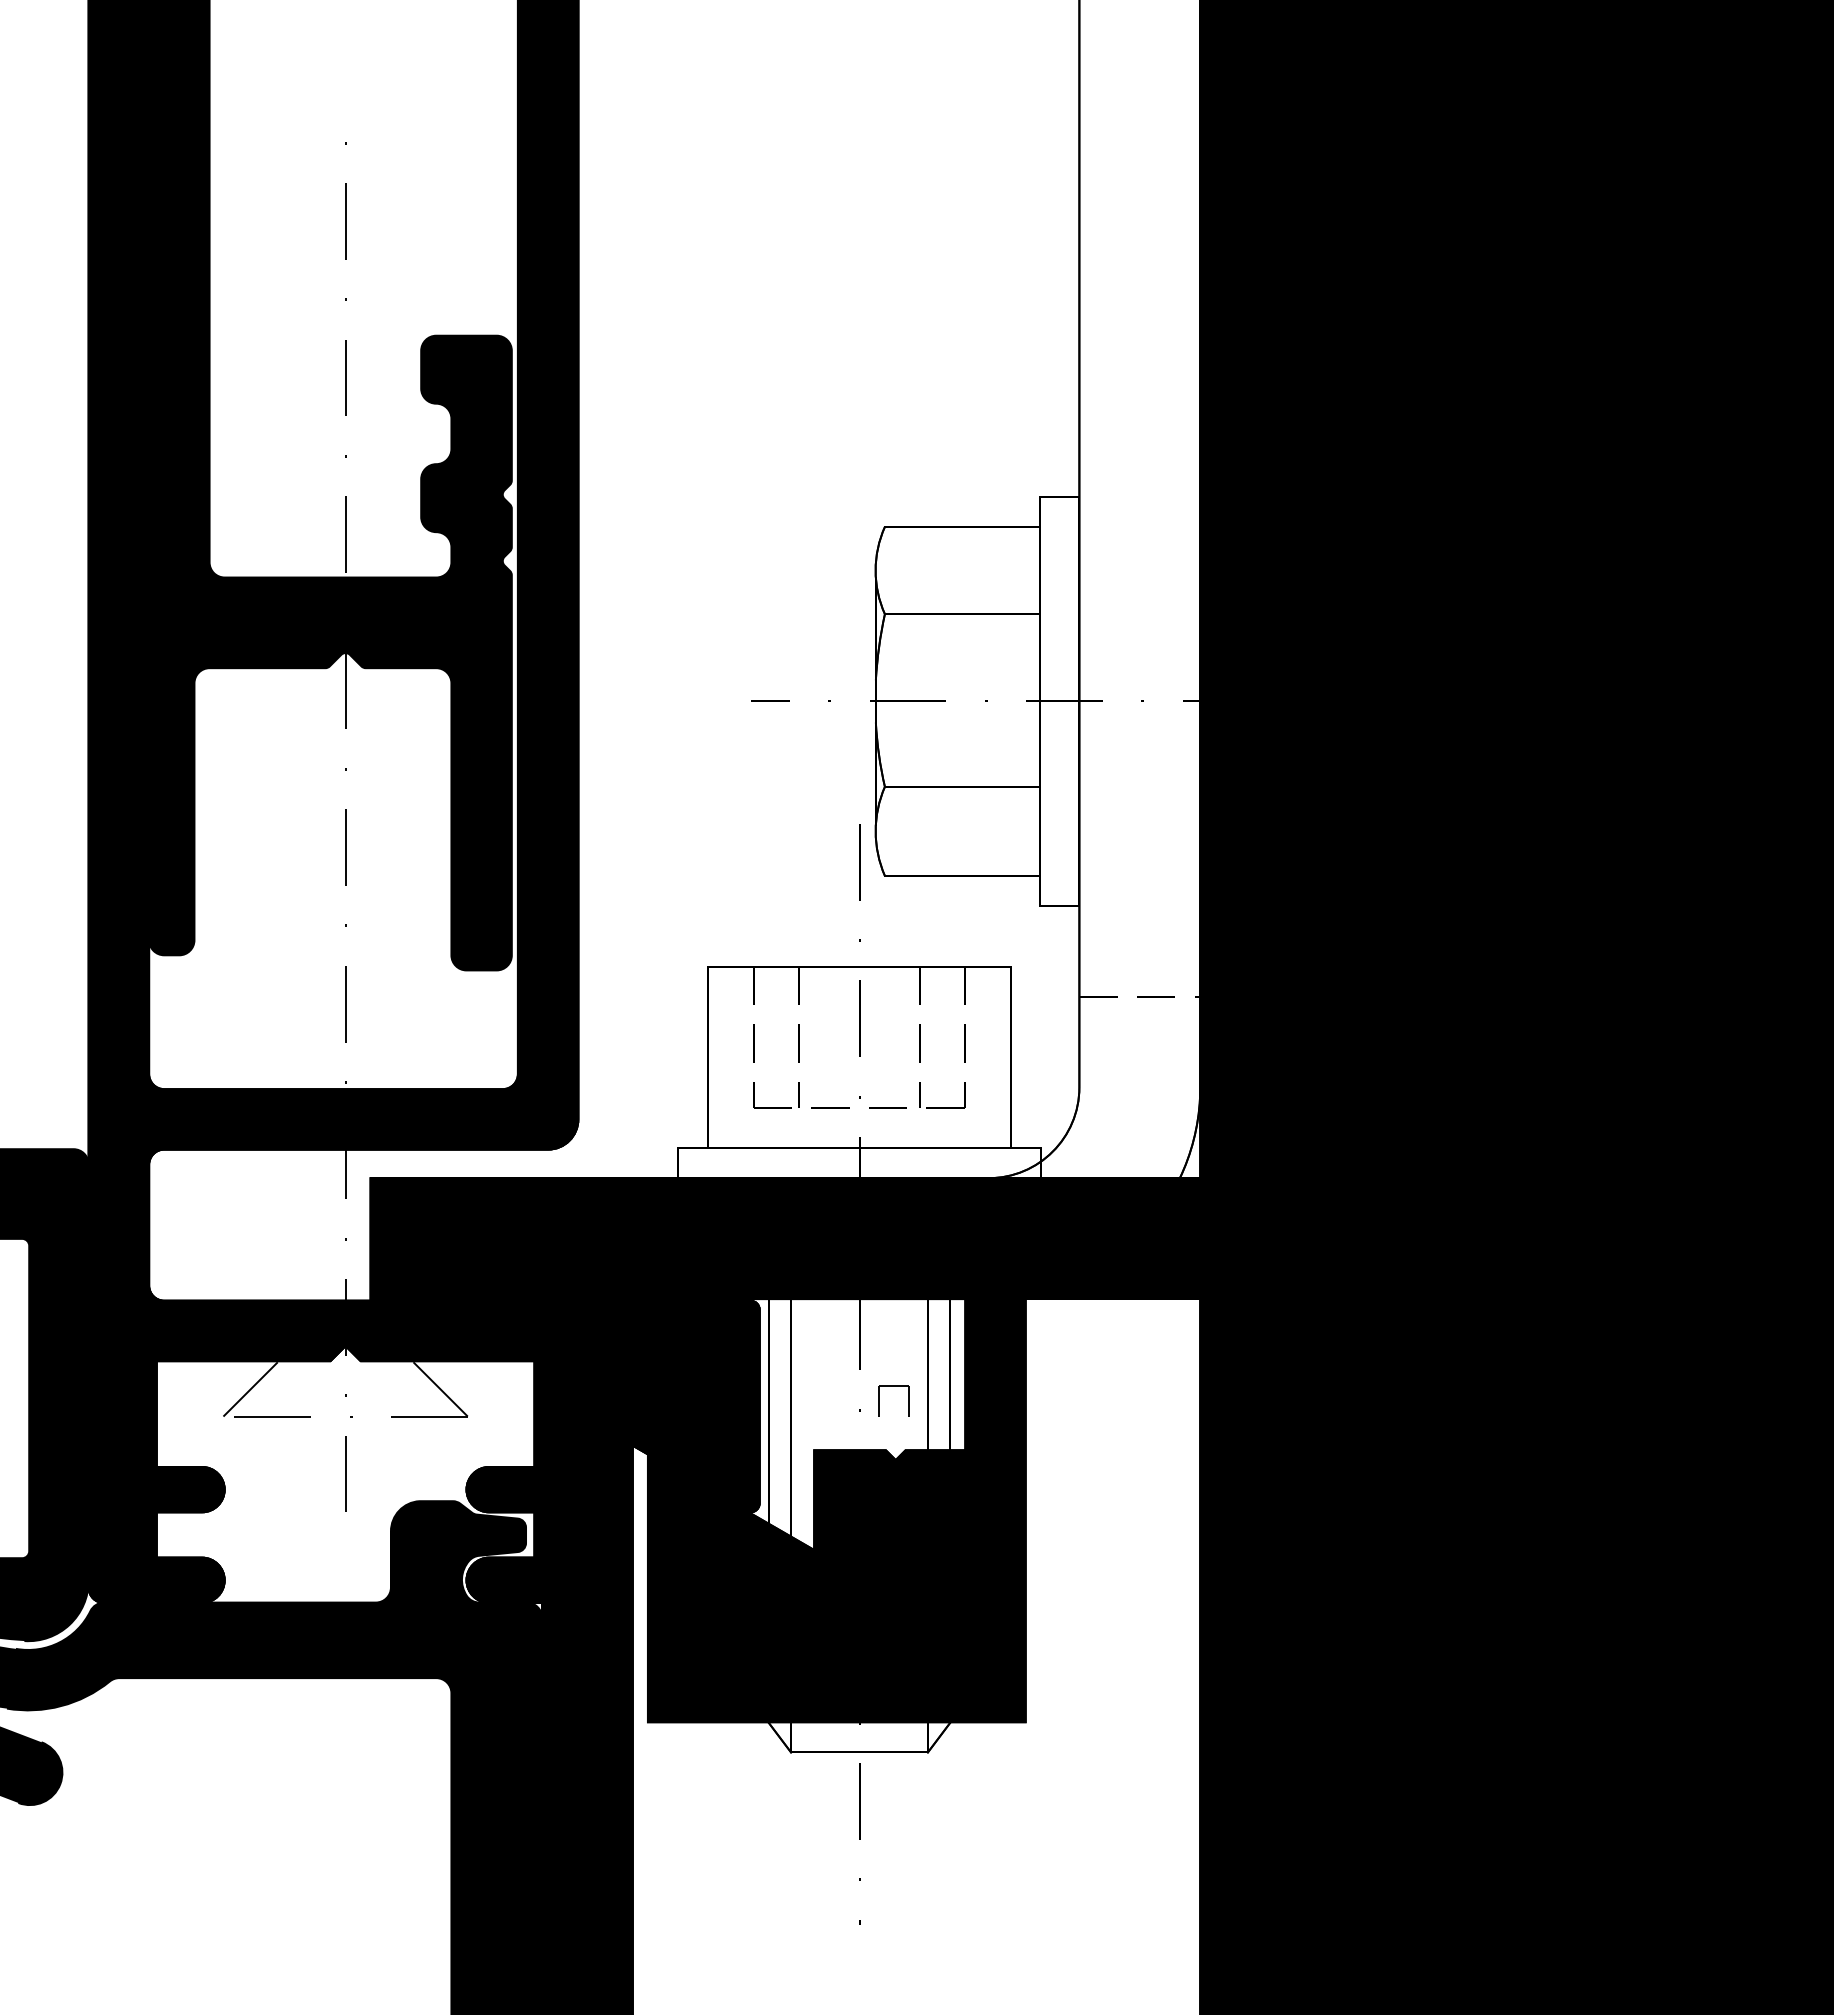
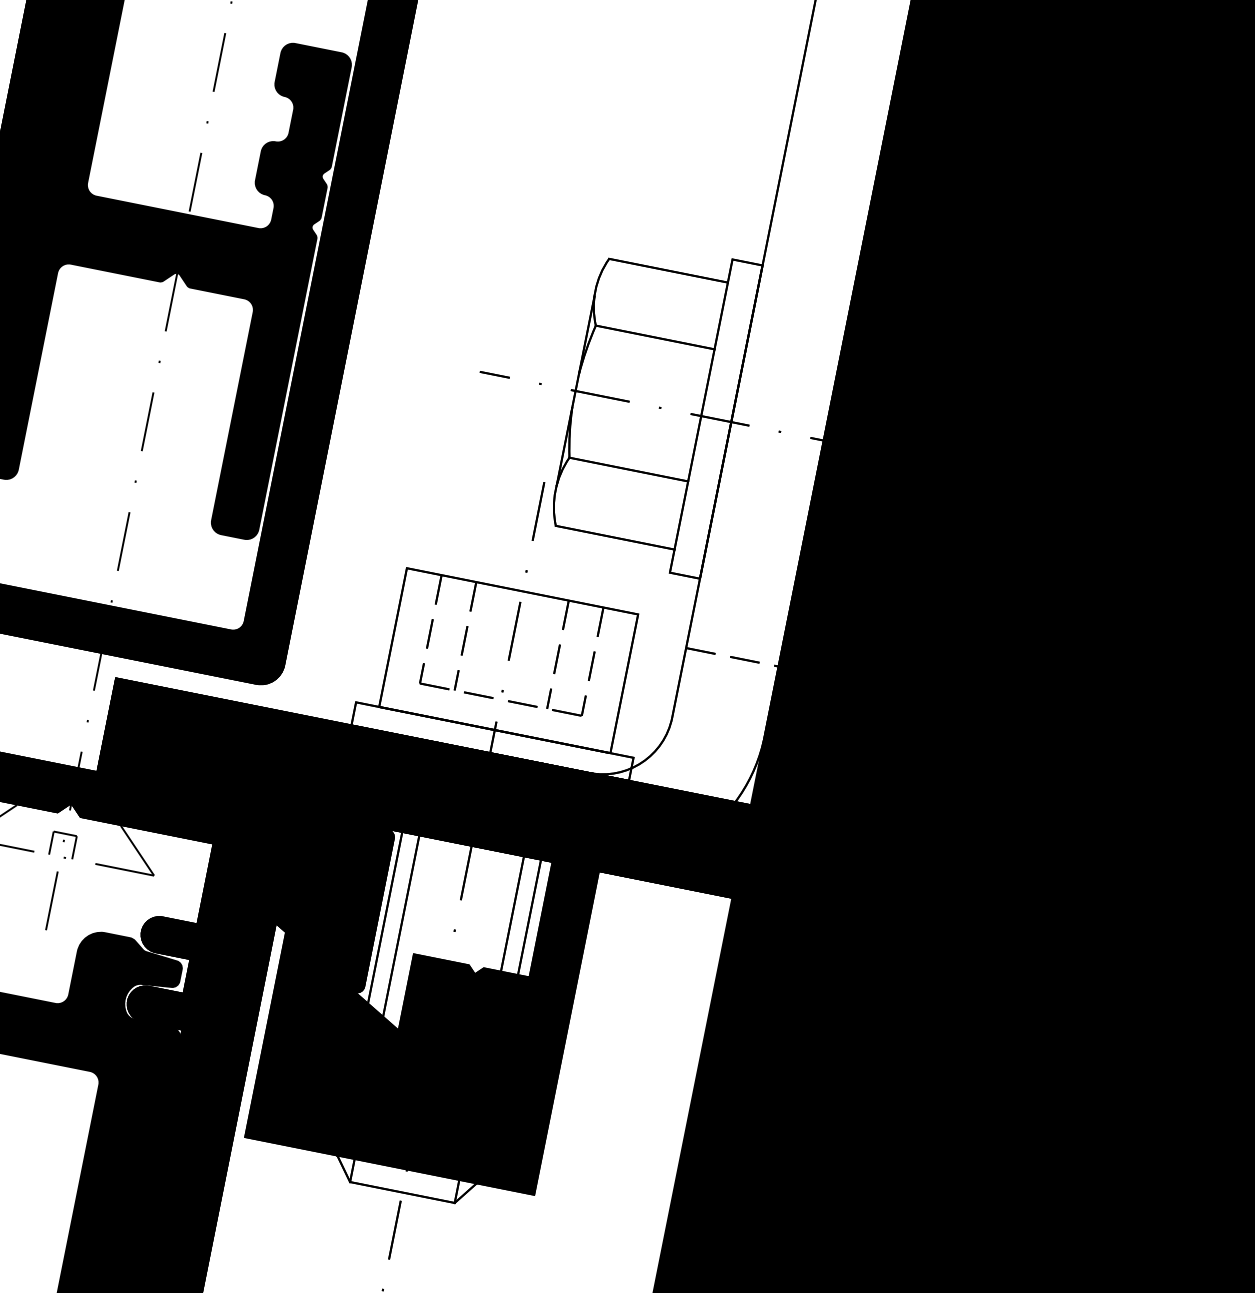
part: (893, 1386) -> (65, 833), moved

